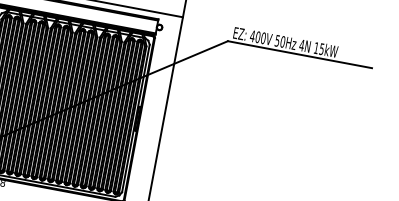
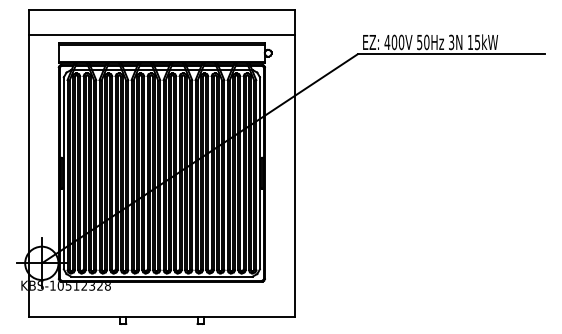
text: (301, 45) -> (451, 42), 4N -> 3N

